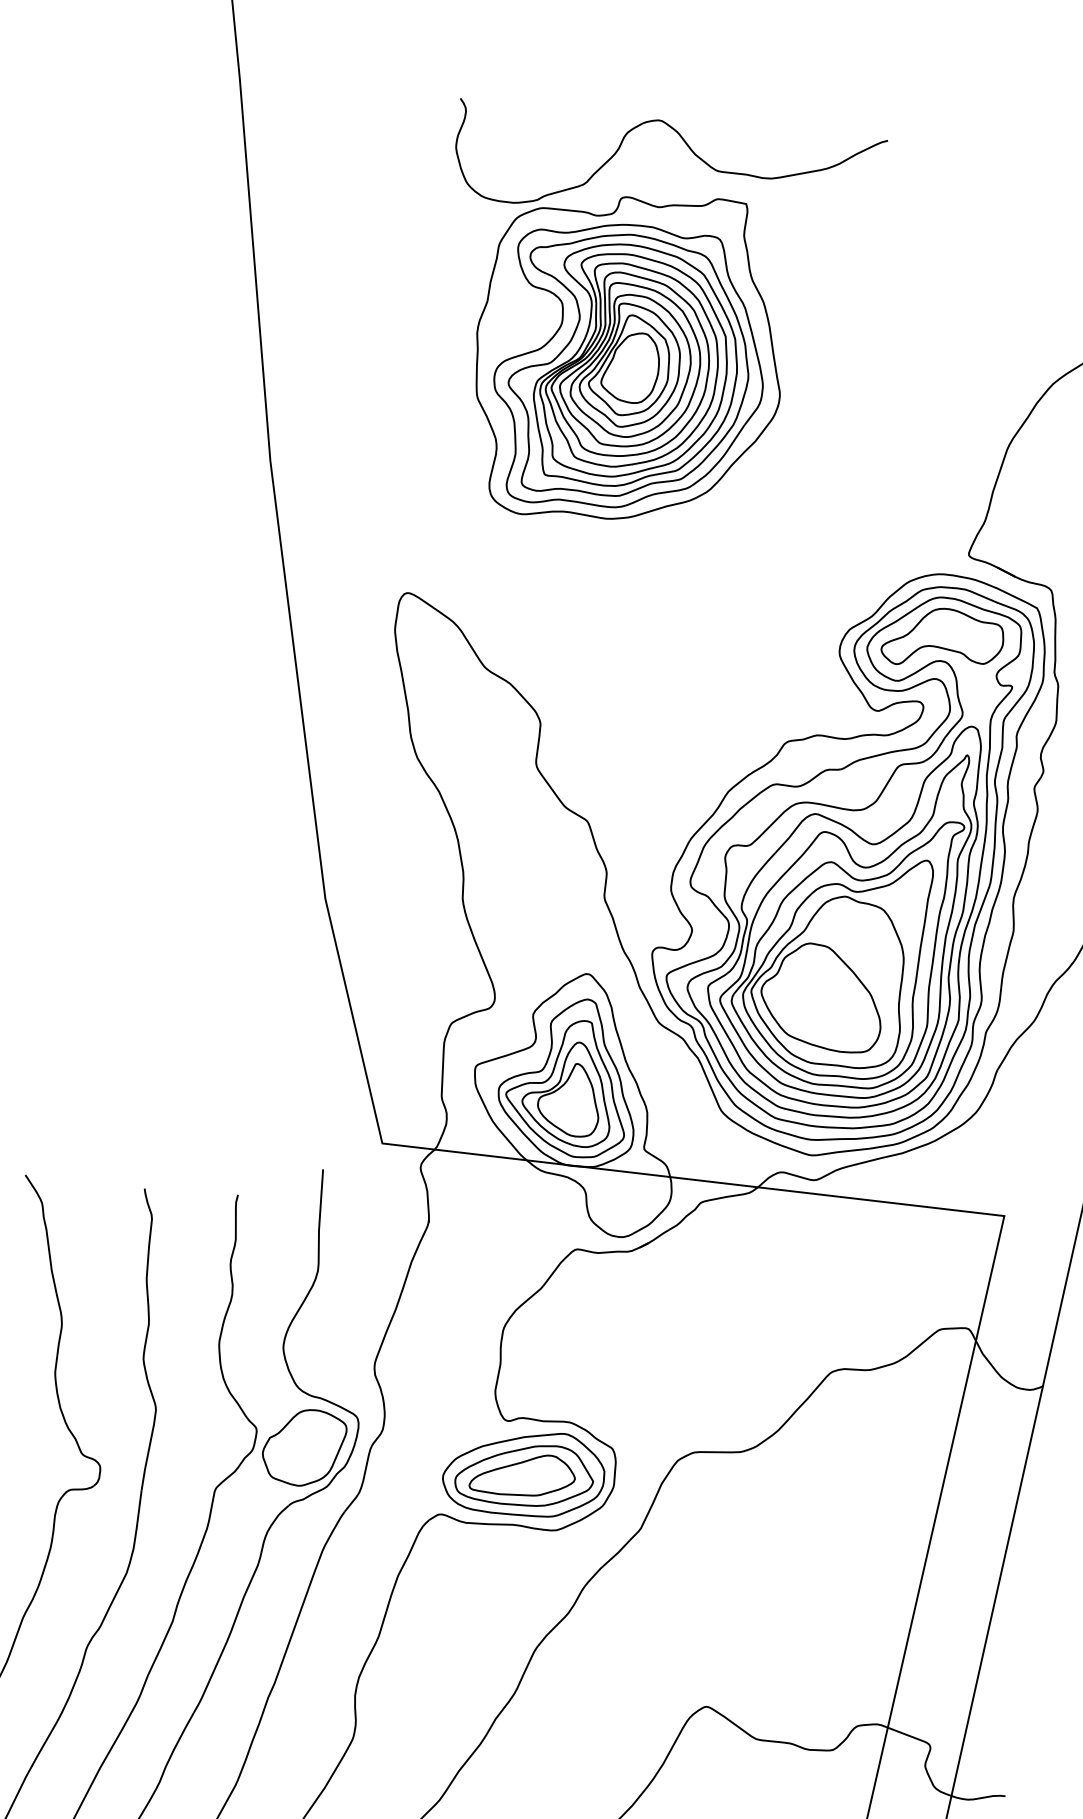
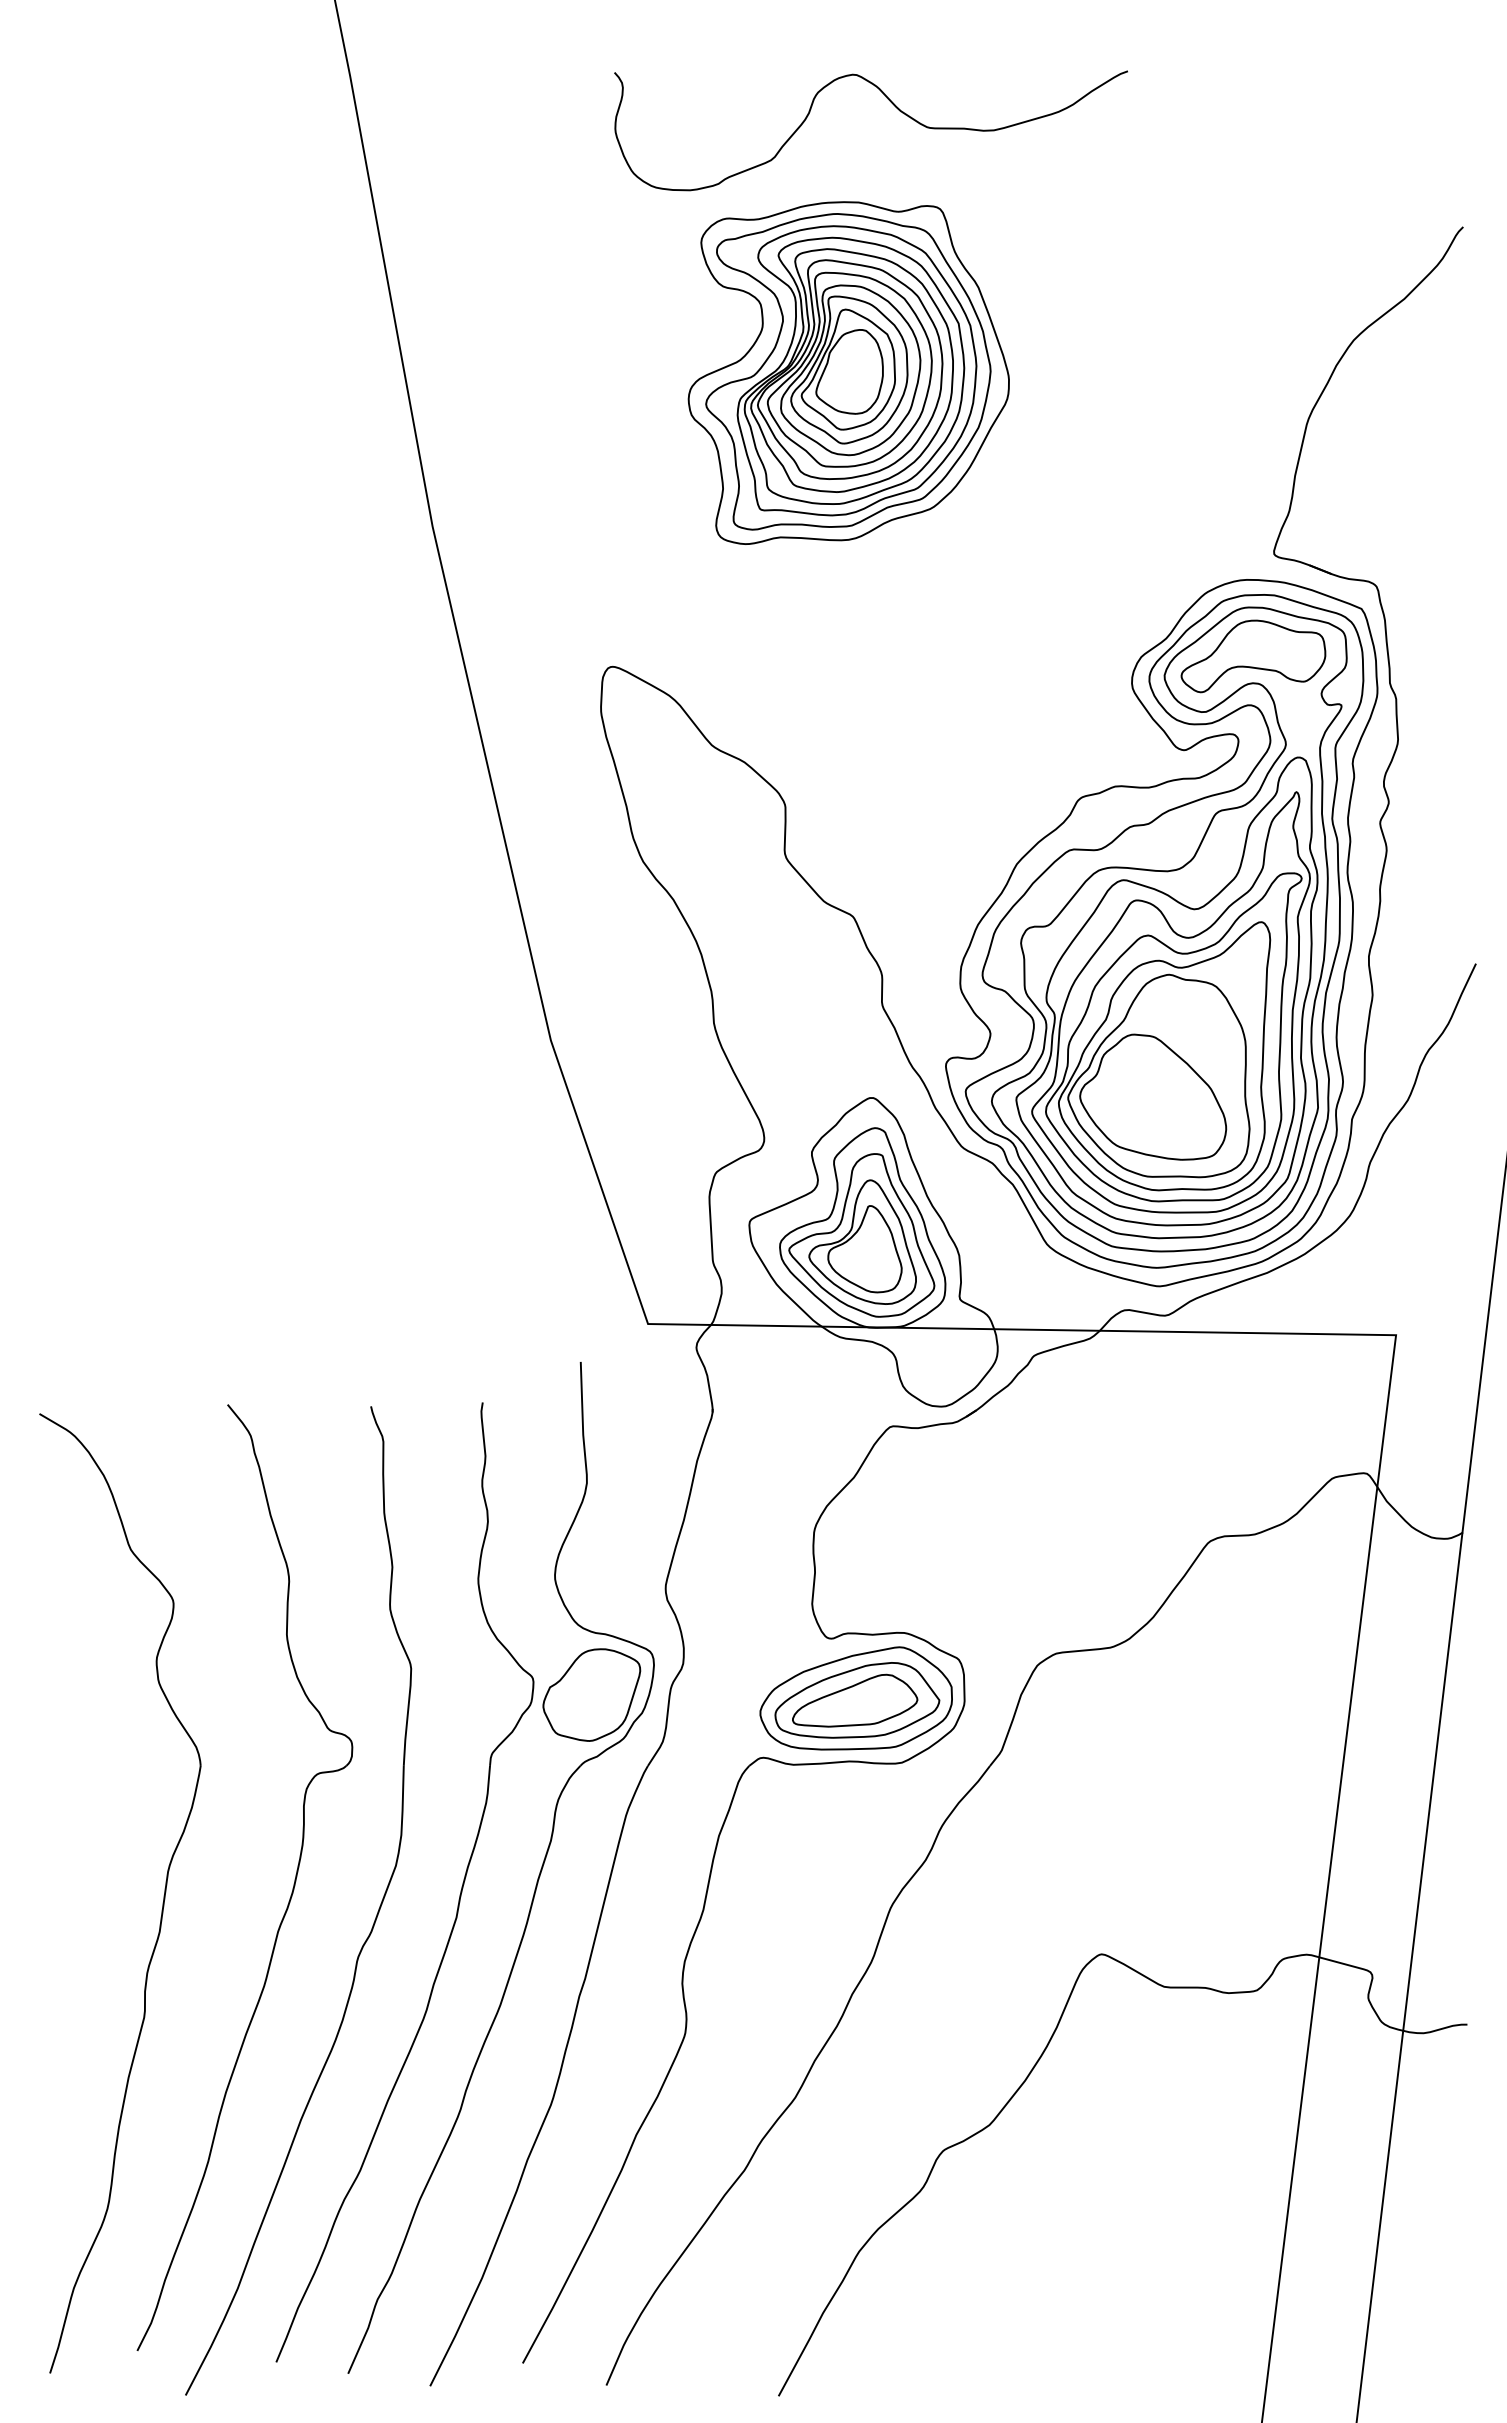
part: (629, 357) -> (846, 360), removed

